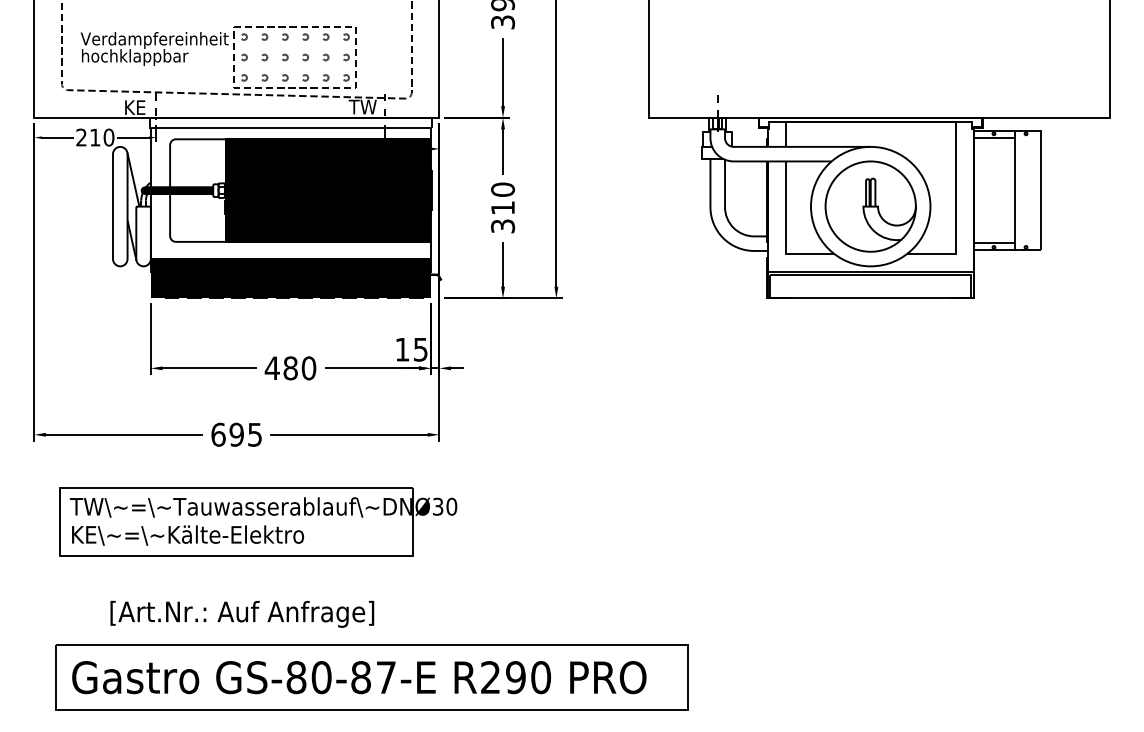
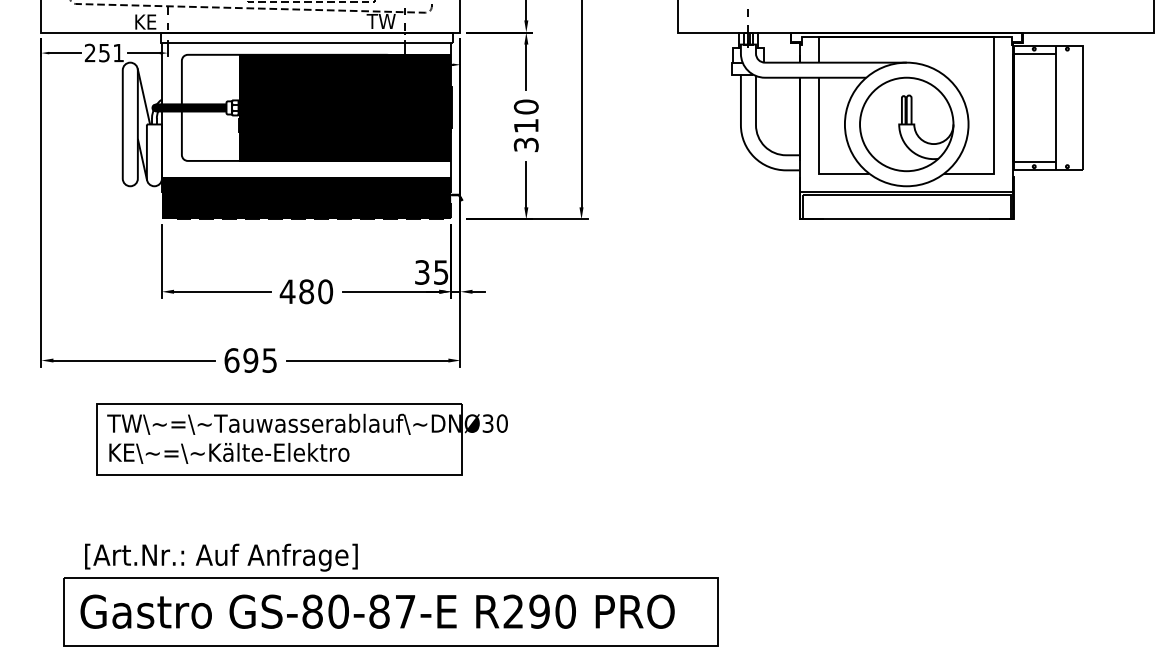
text: (102, 137) -> (111, 52), 210 -> 251
text: (402, 349) -> (422, 272), 15 -> 35
part: (258, 521) -> (302, 438), moved
text: (242, 613) -> (221, 556), moved

